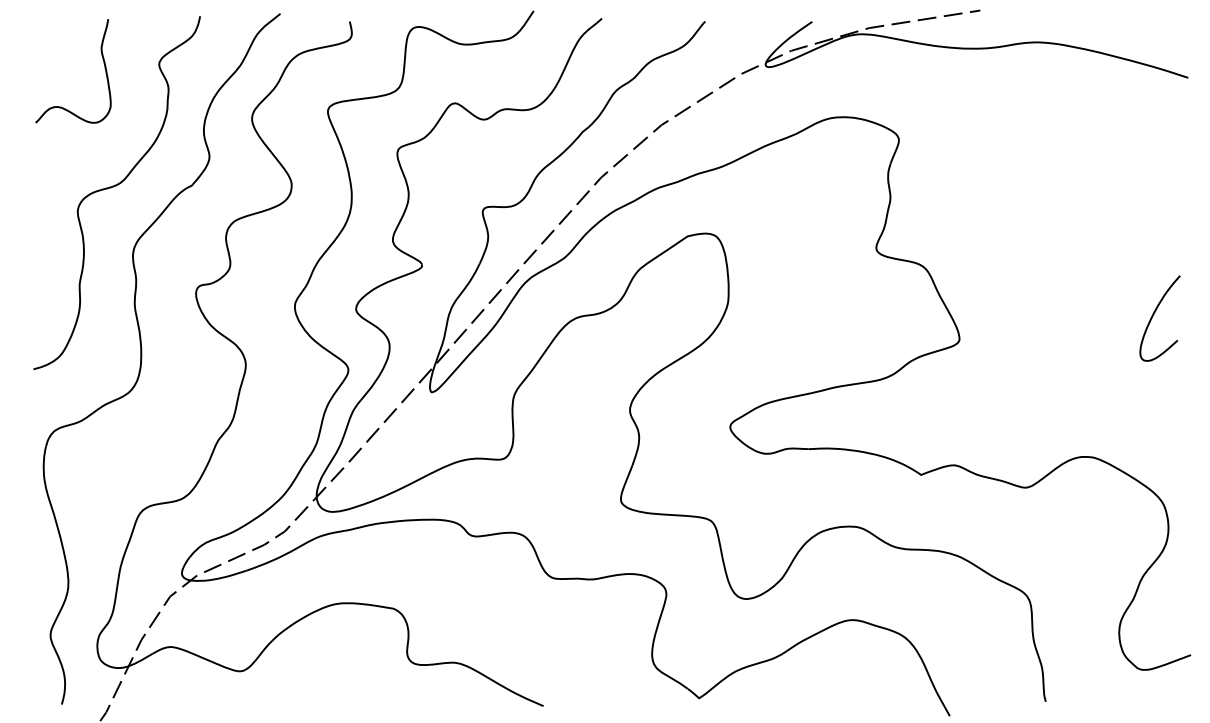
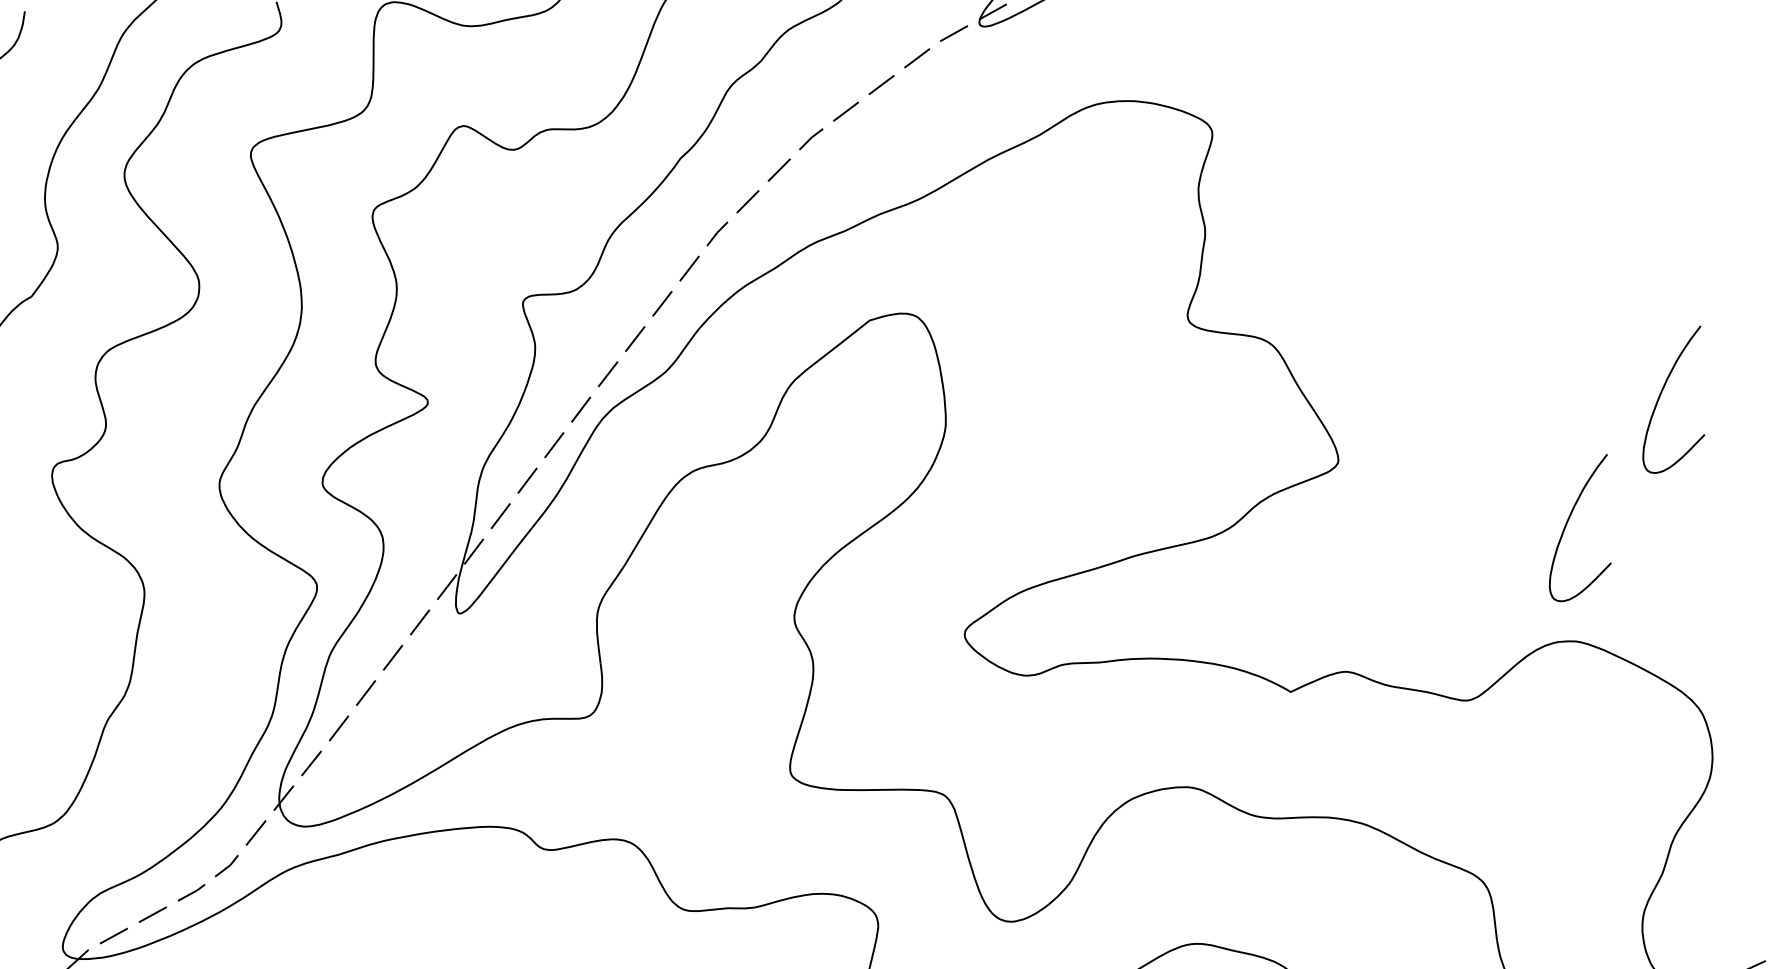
curve: (1092, 388) -> (1567, 525), added

